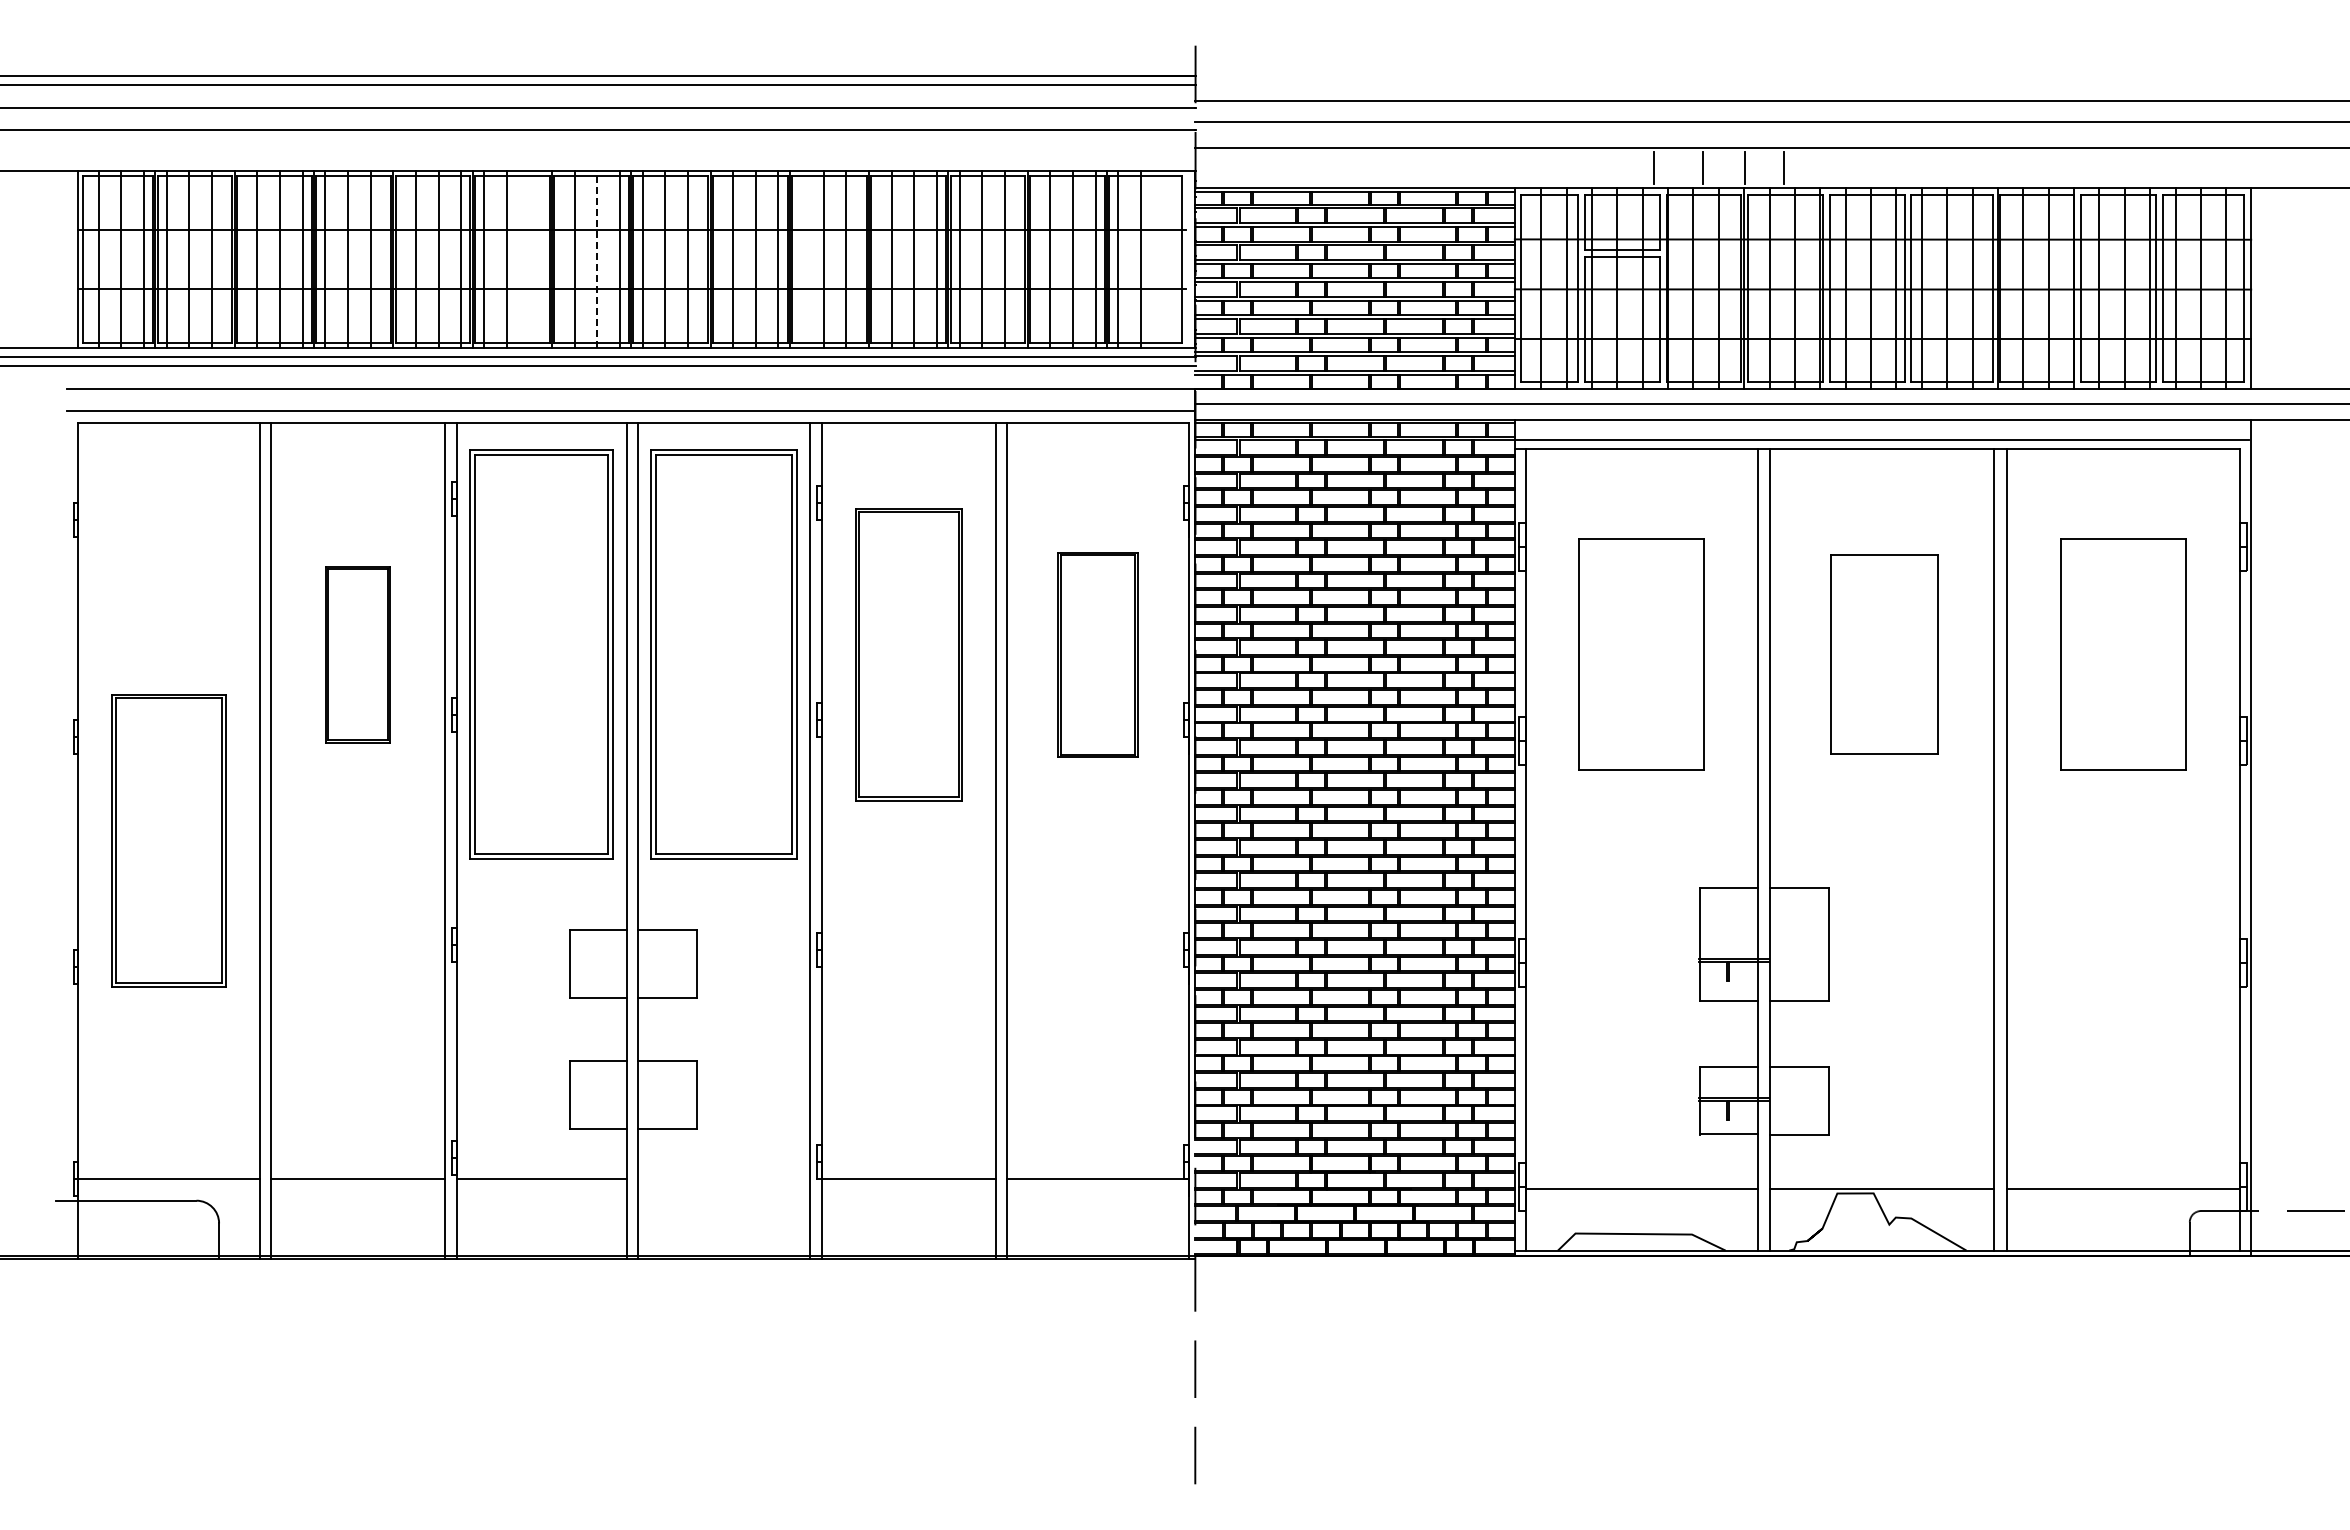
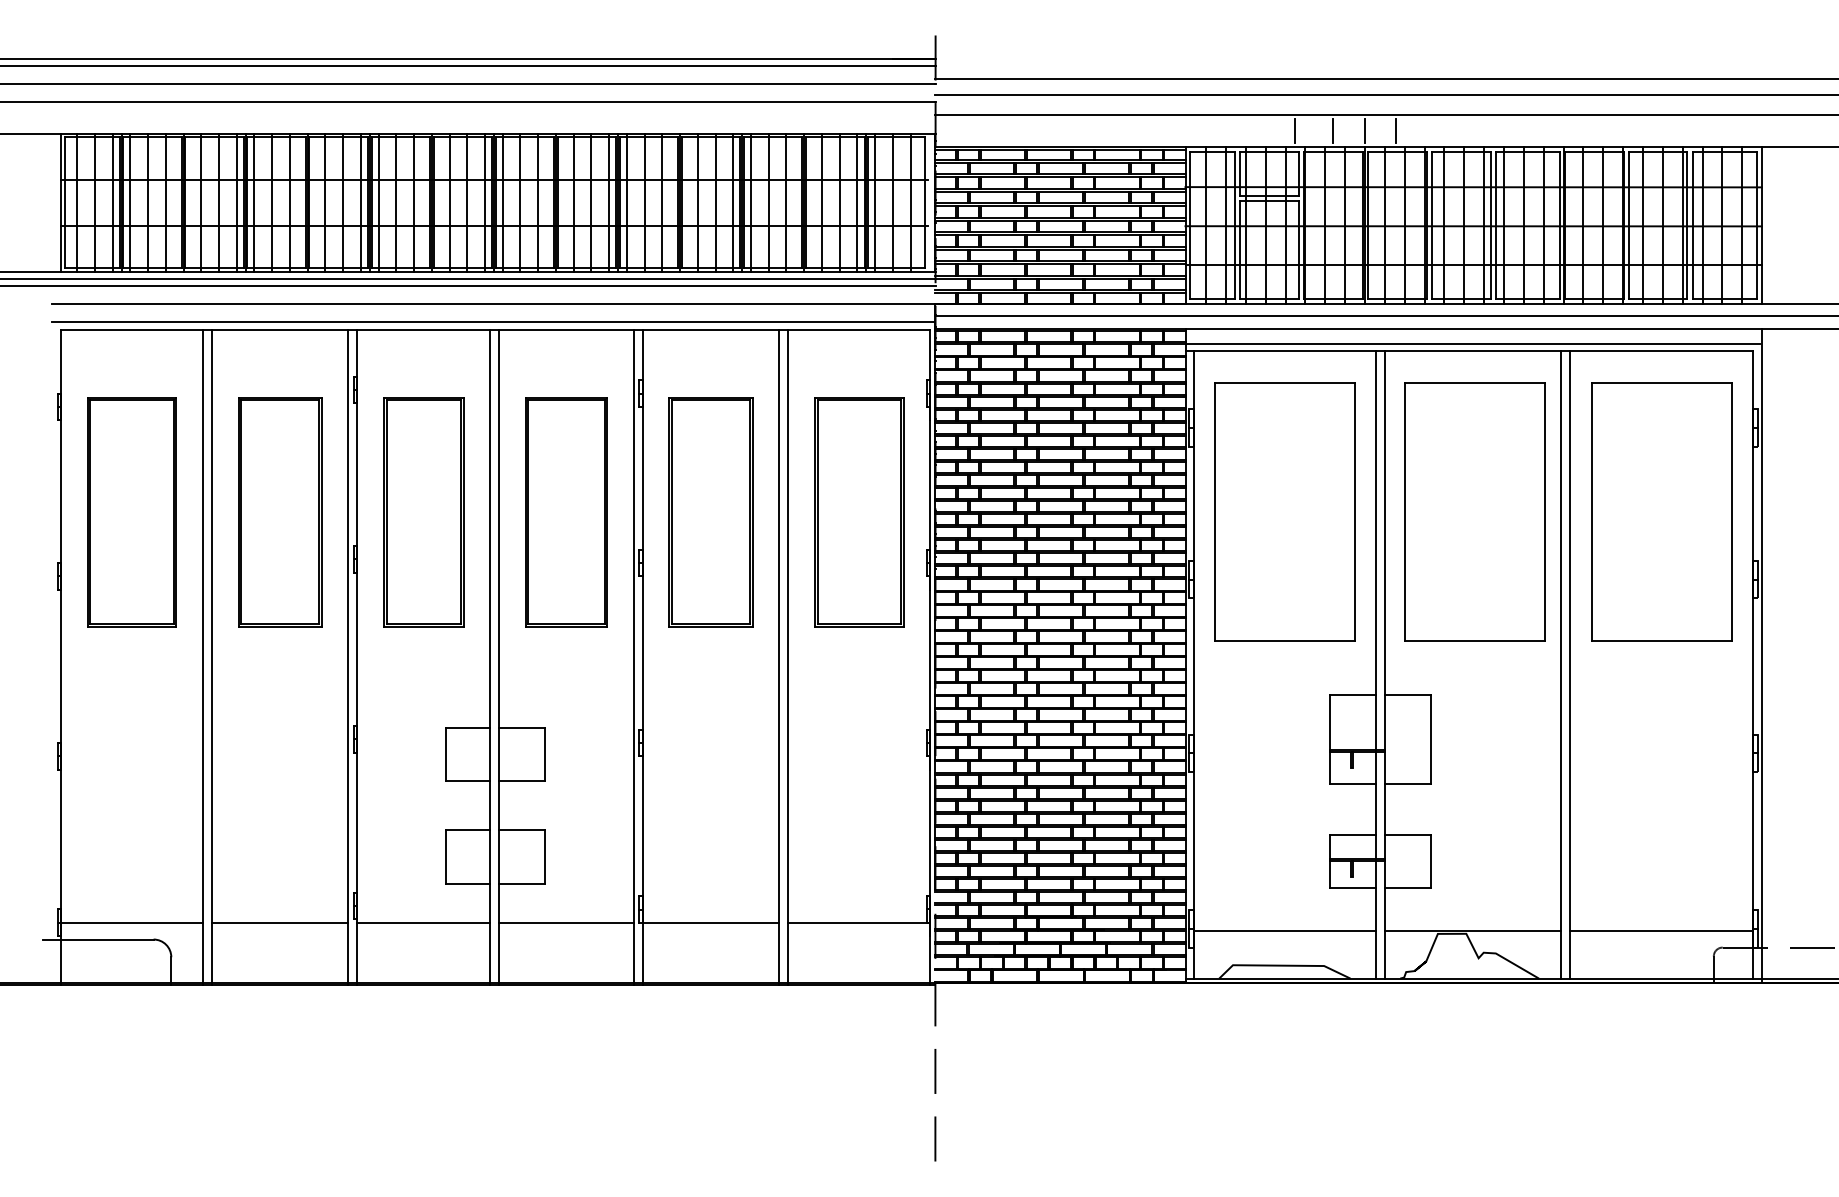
line: (597, 258) -> (467, 202), dashed -> solid
line: (529, 259) -> (414, 202), added
line: (801, 259) -> (627, 202), added
line: (1163, 259) -> (910, 202), added
part: (357, 654) -> (279, 512), size x1.67
part: (541, 654) -> (423, 512), size x0.71
part: (723, 654) -> (566, 512), size x0.71
part: (1097, 654) -> (858, 512), size x1.43
part: (1641, 654) -> (1284, 512), size x1.43
part: (1884, 654) -> (1474, 512), size x1.67
part: (2123, 654) -> (1661, 512), size x1.43
part: (168, 840) -> (131, 512), moved
line: (724, 1179) -> (566, 922), added

